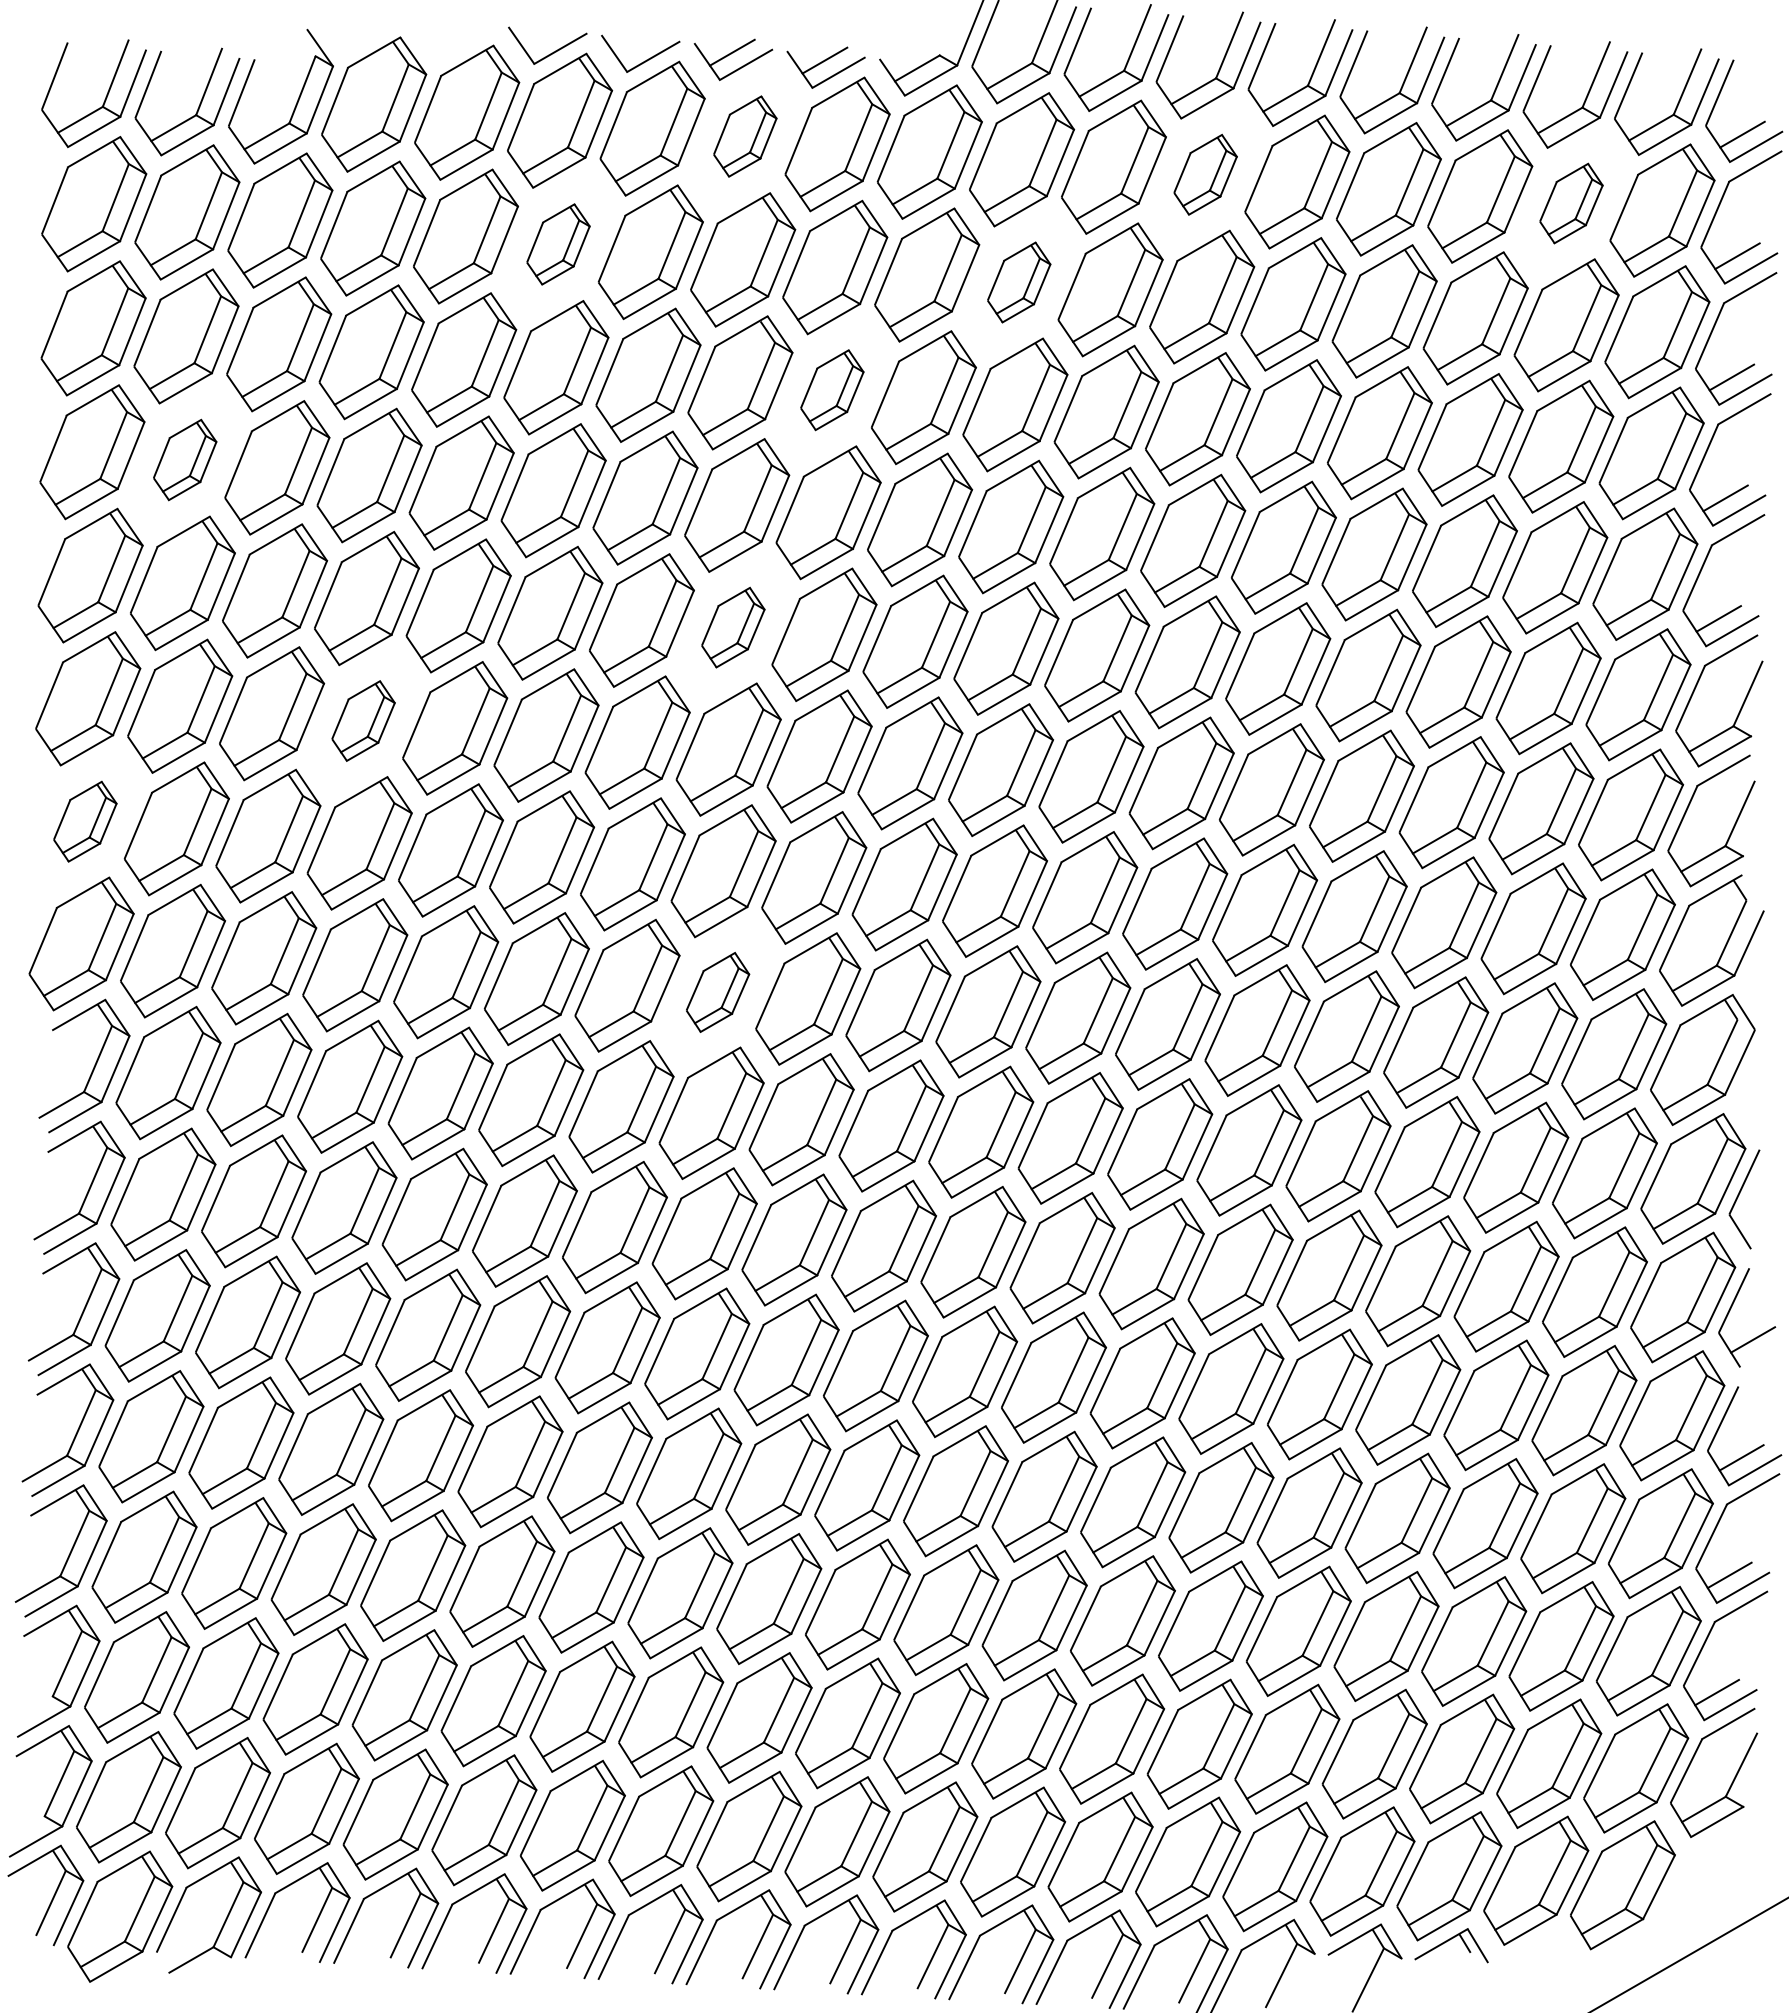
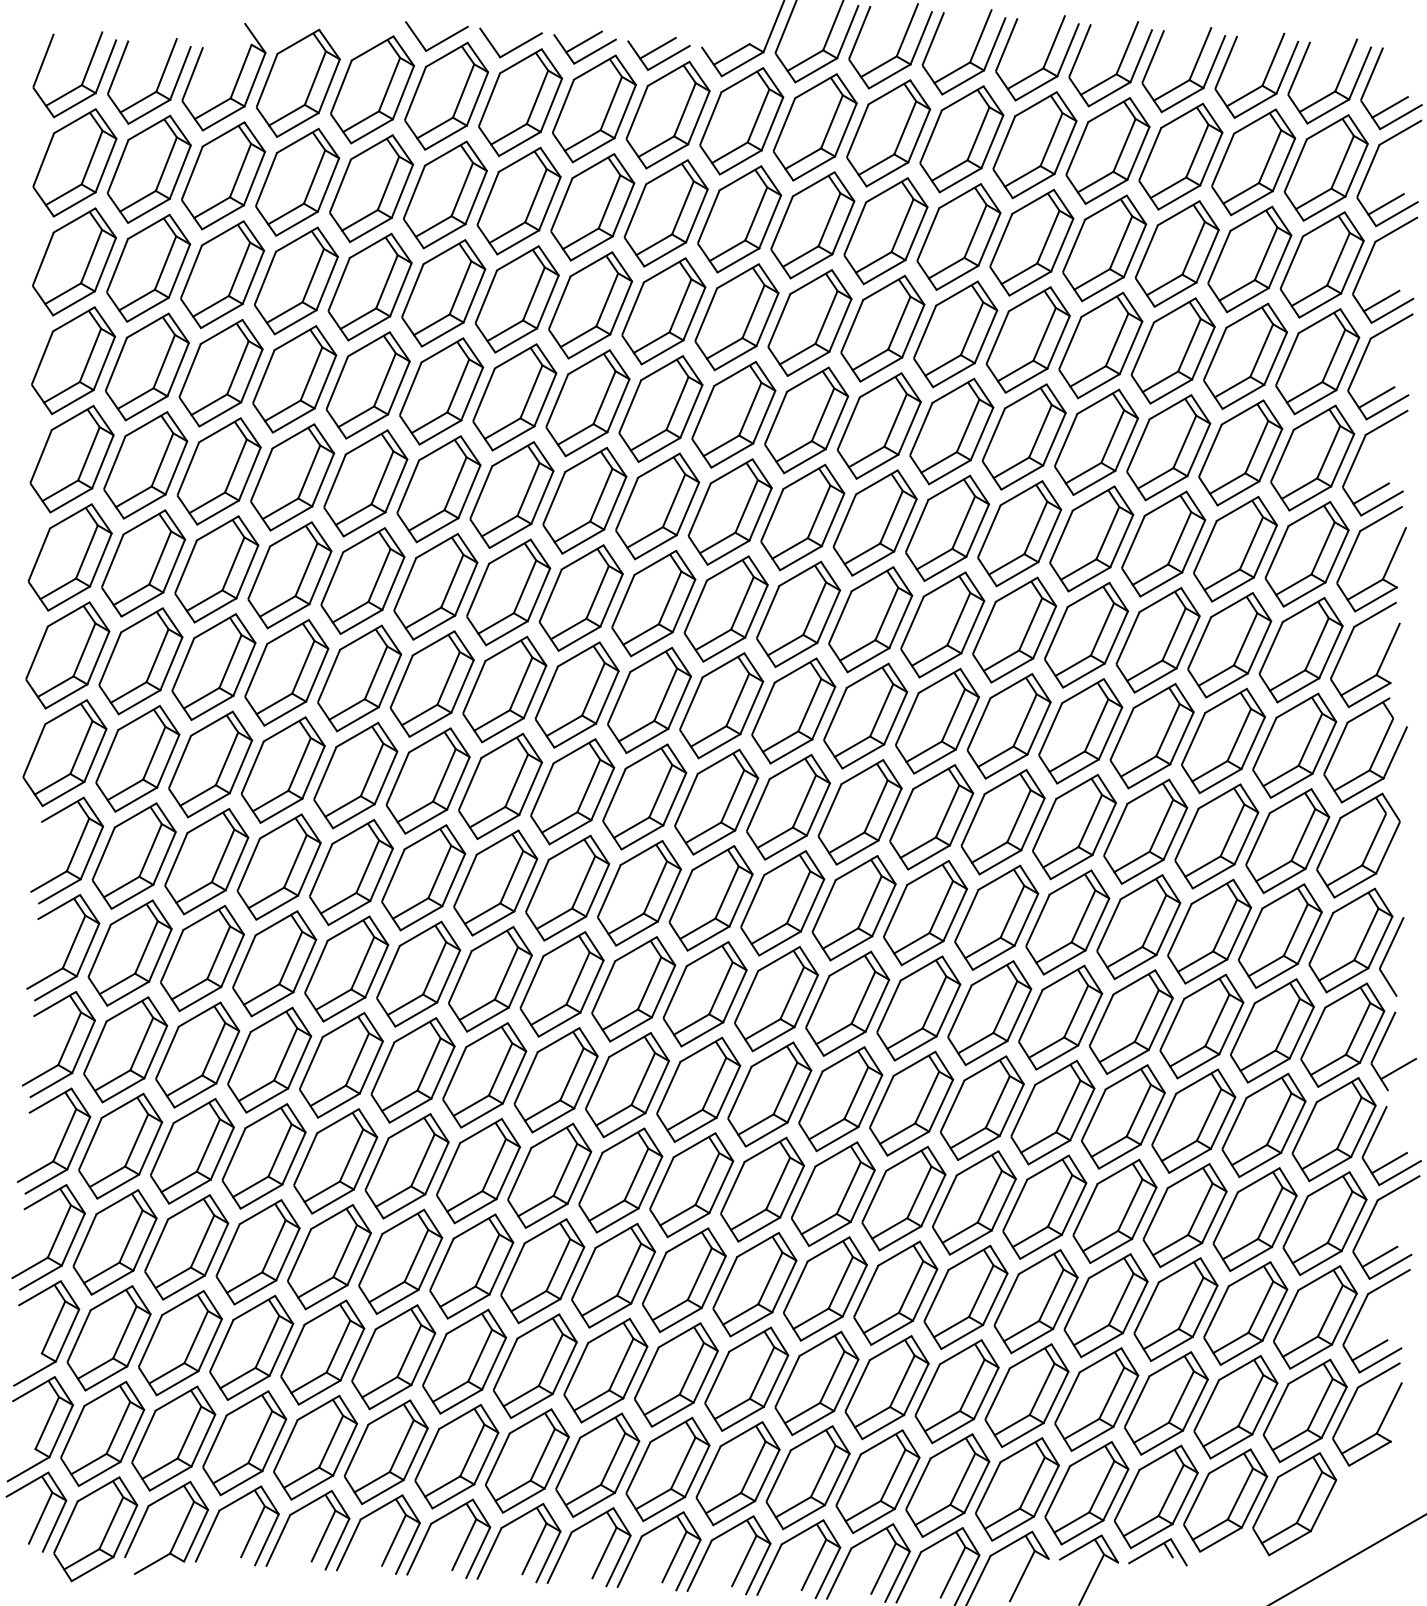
part: (745, 136) -> (594, 108), size x1.67
part: (1205, 174) -> (961, 139), size x1.67
part: (1571, 203) -> (1253, 162), size x1.67
part: (558, 244) -> (445, 195), size x1.67
part: (1019, 282) -> (813, 225), size x1.67
part: (832, 389) -> (664, 310), size x1.67
part: (185, 459) -> (147, 366), size x1.67
part: (733, 627) -> (585, 500), size x1.67
part: (363, 720) -> (289, 574), size x1.67
part: (85, 821) -> (67, 655), size x1.67
part: (717, 992) -> (572, 791), size x1.67

